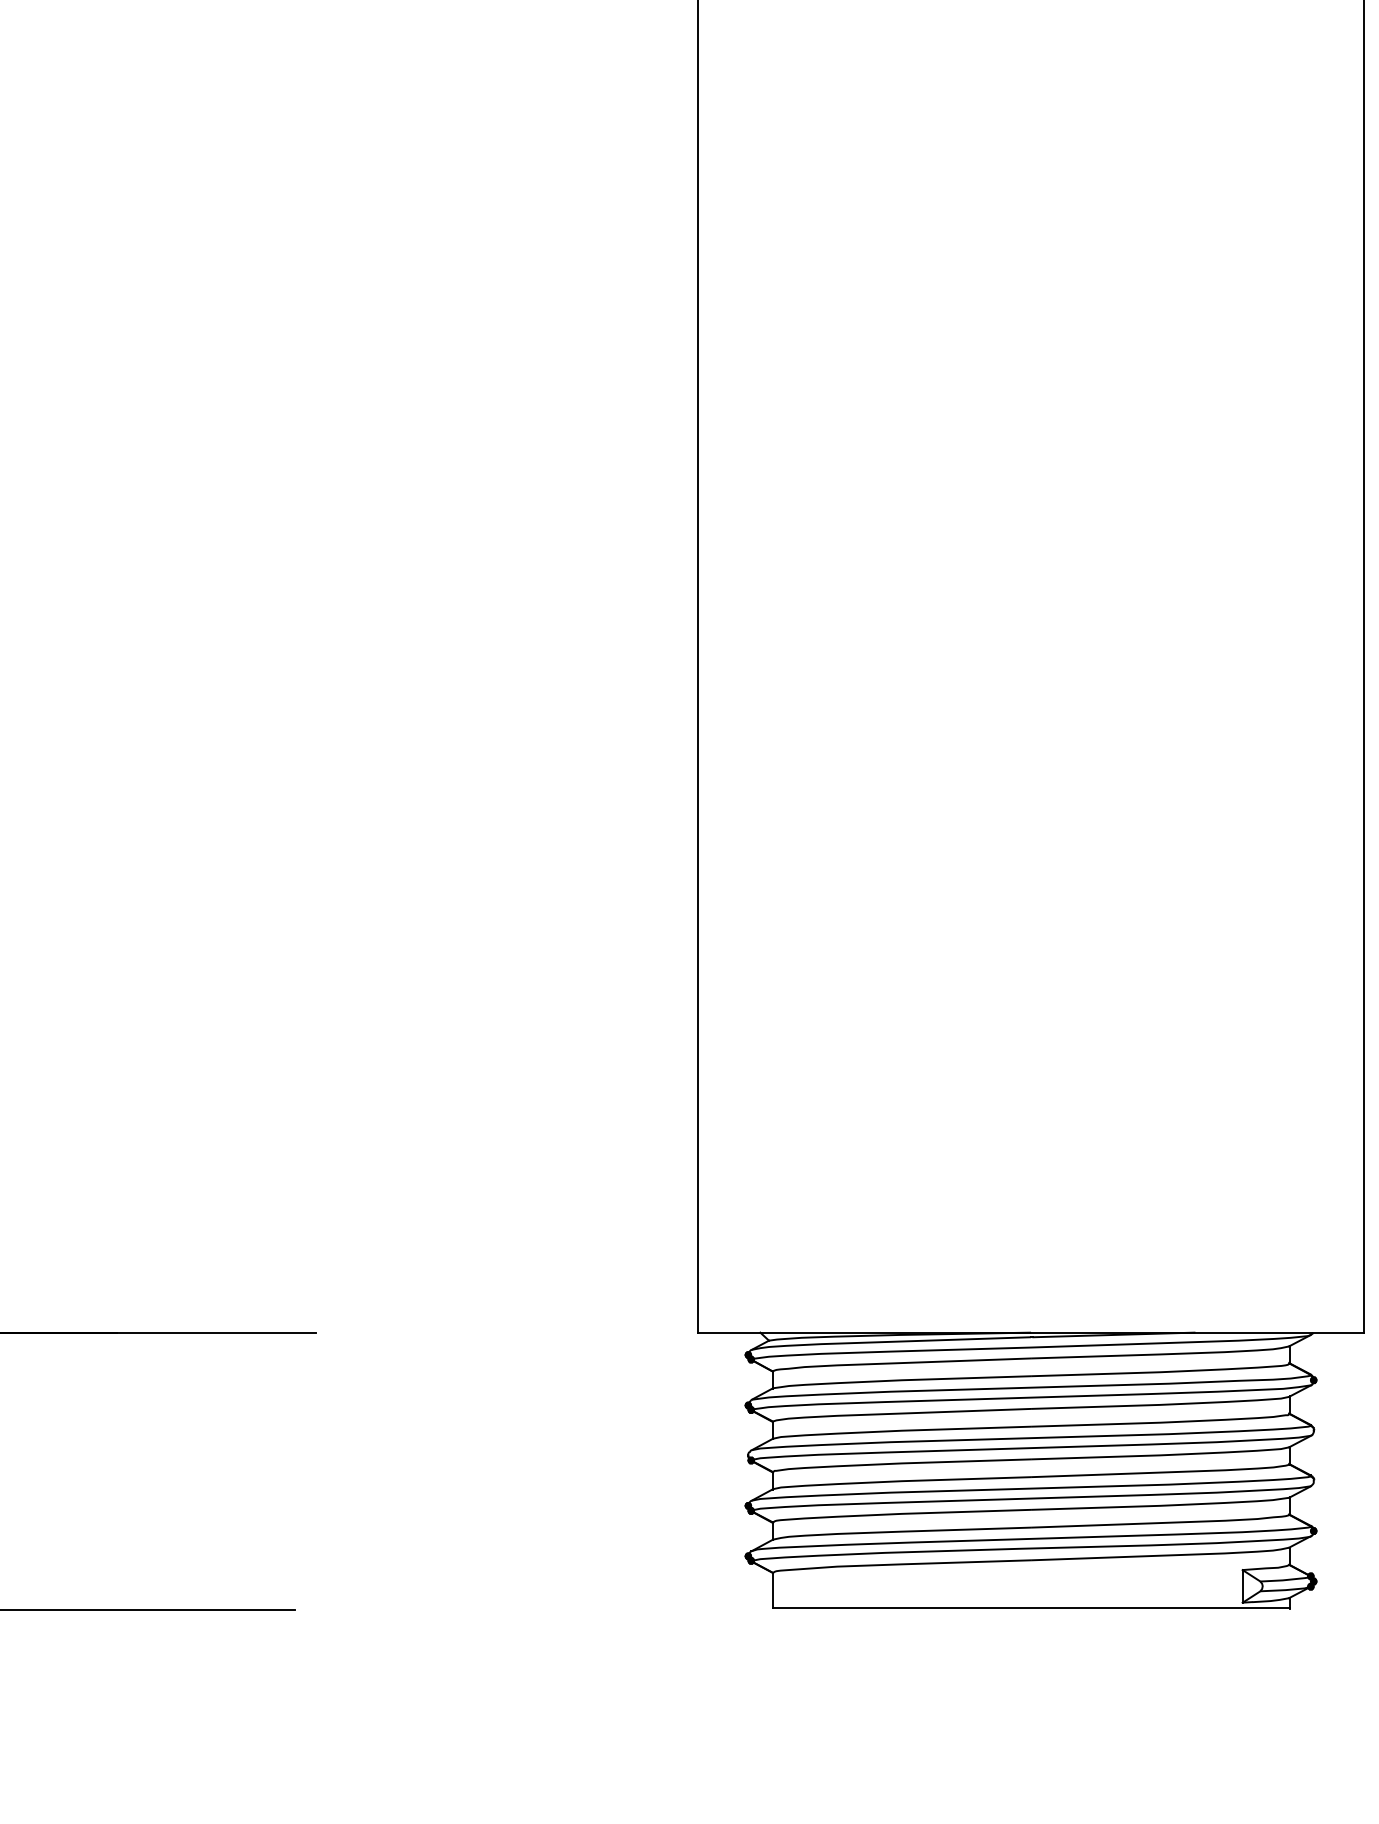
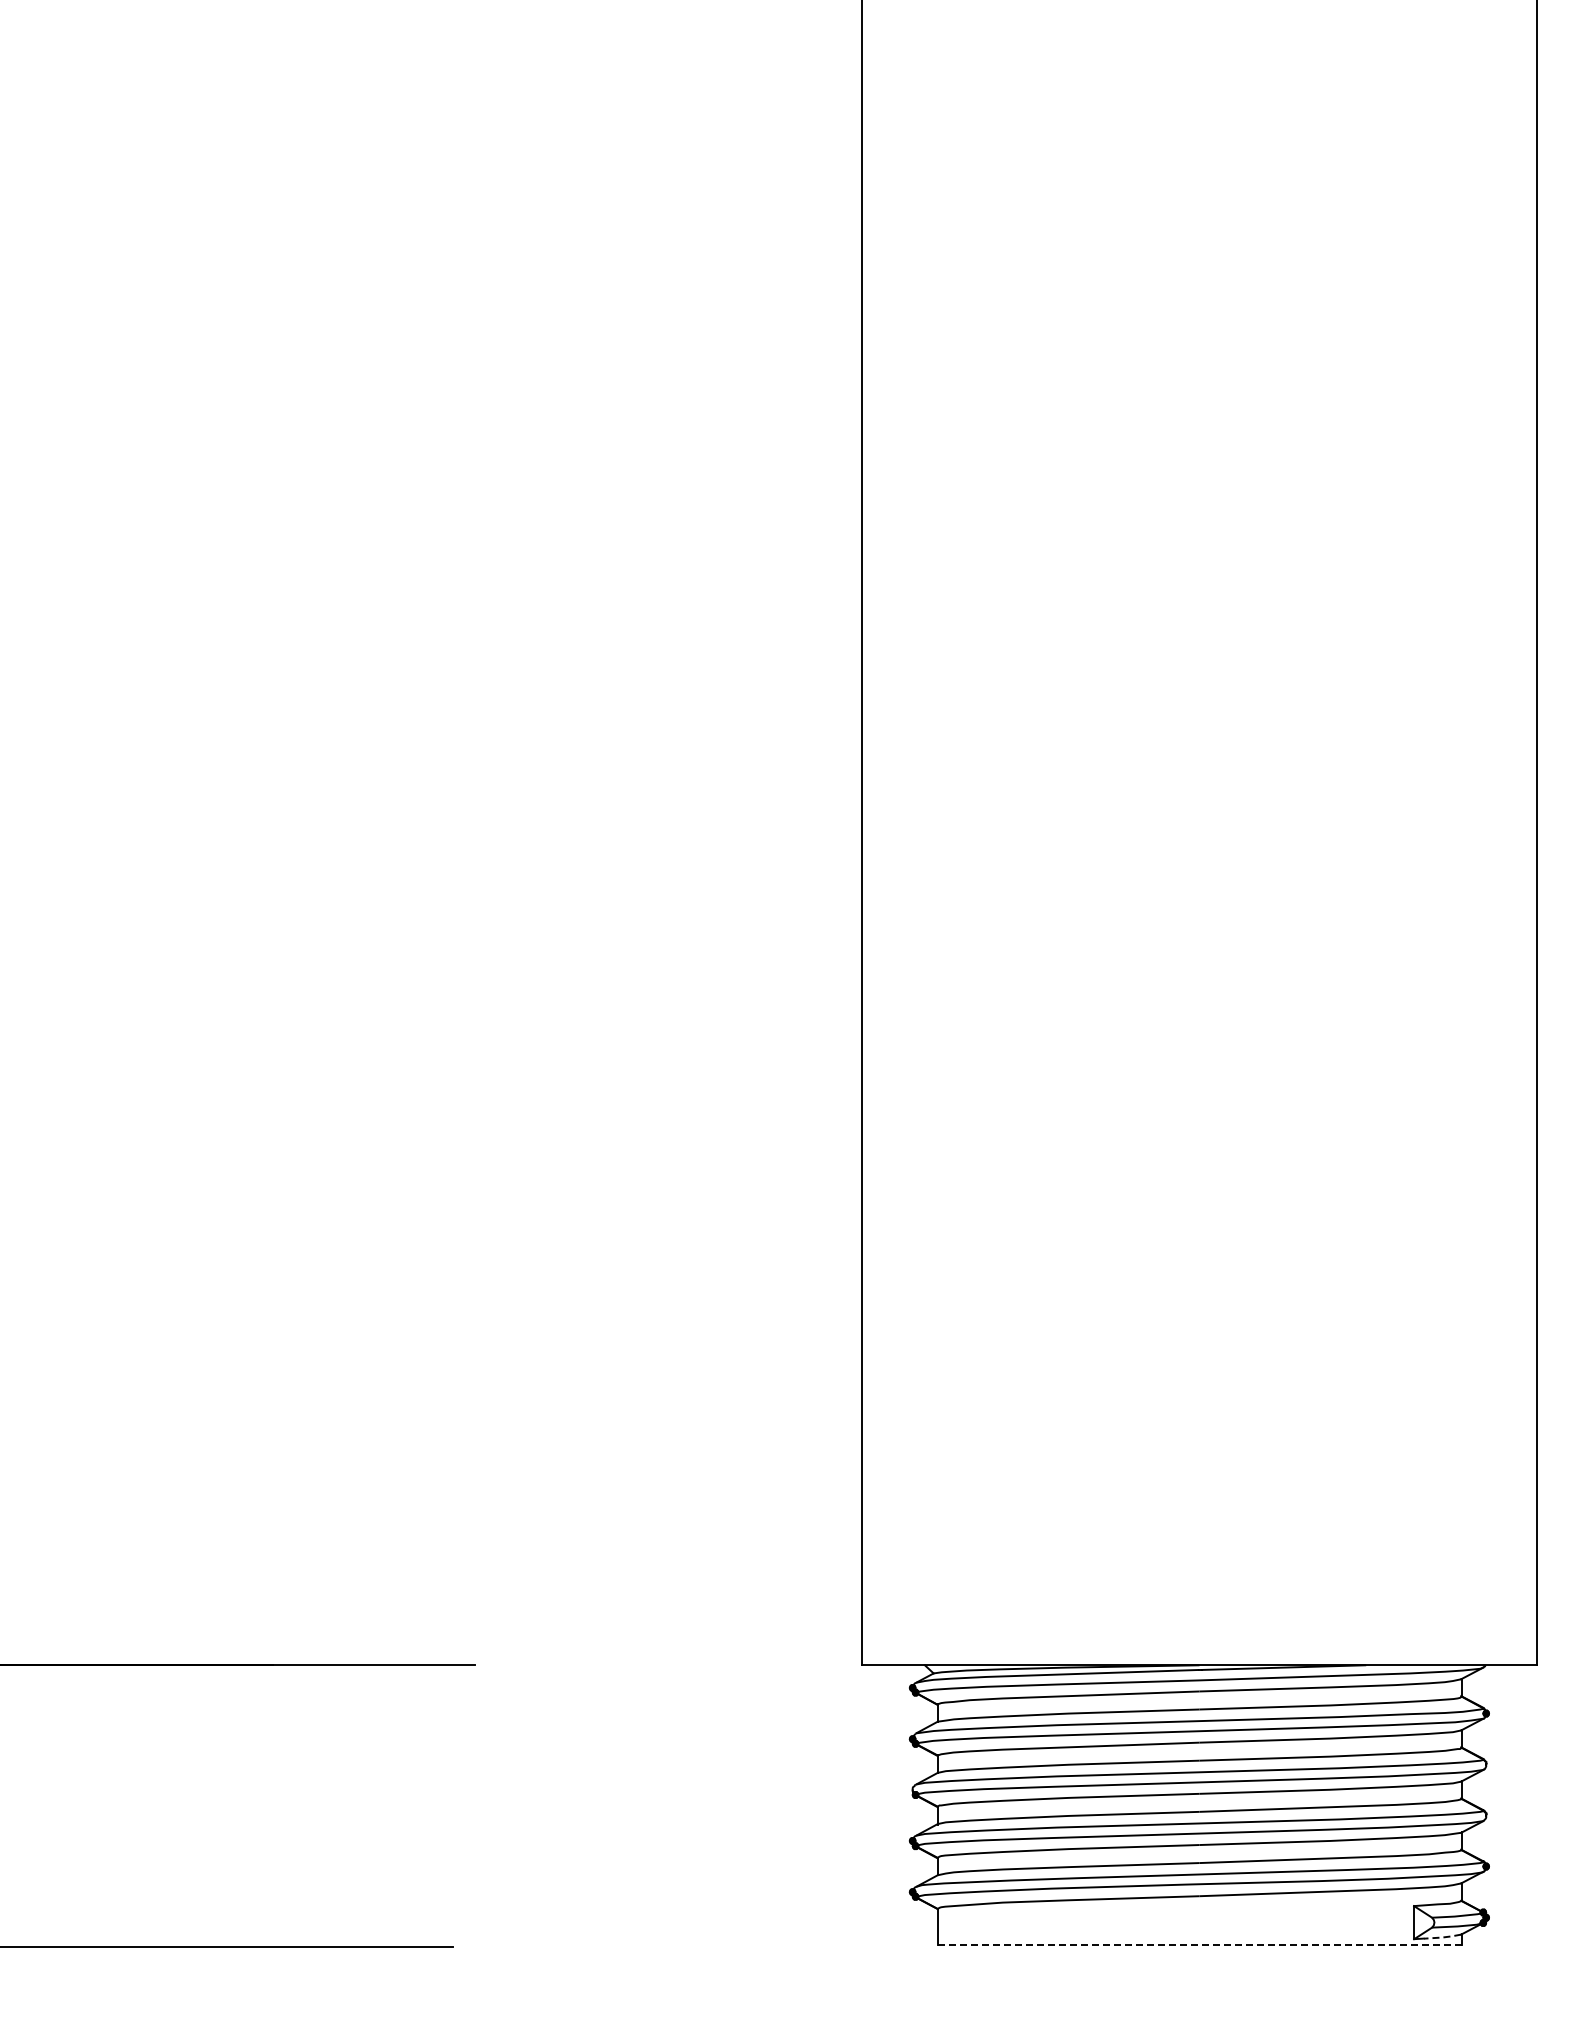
line: (1270, 1601) -> (1442, 1937), solid -> dashed
line: (1031, 1608) -> (1199, 1945), solid -> dashed

